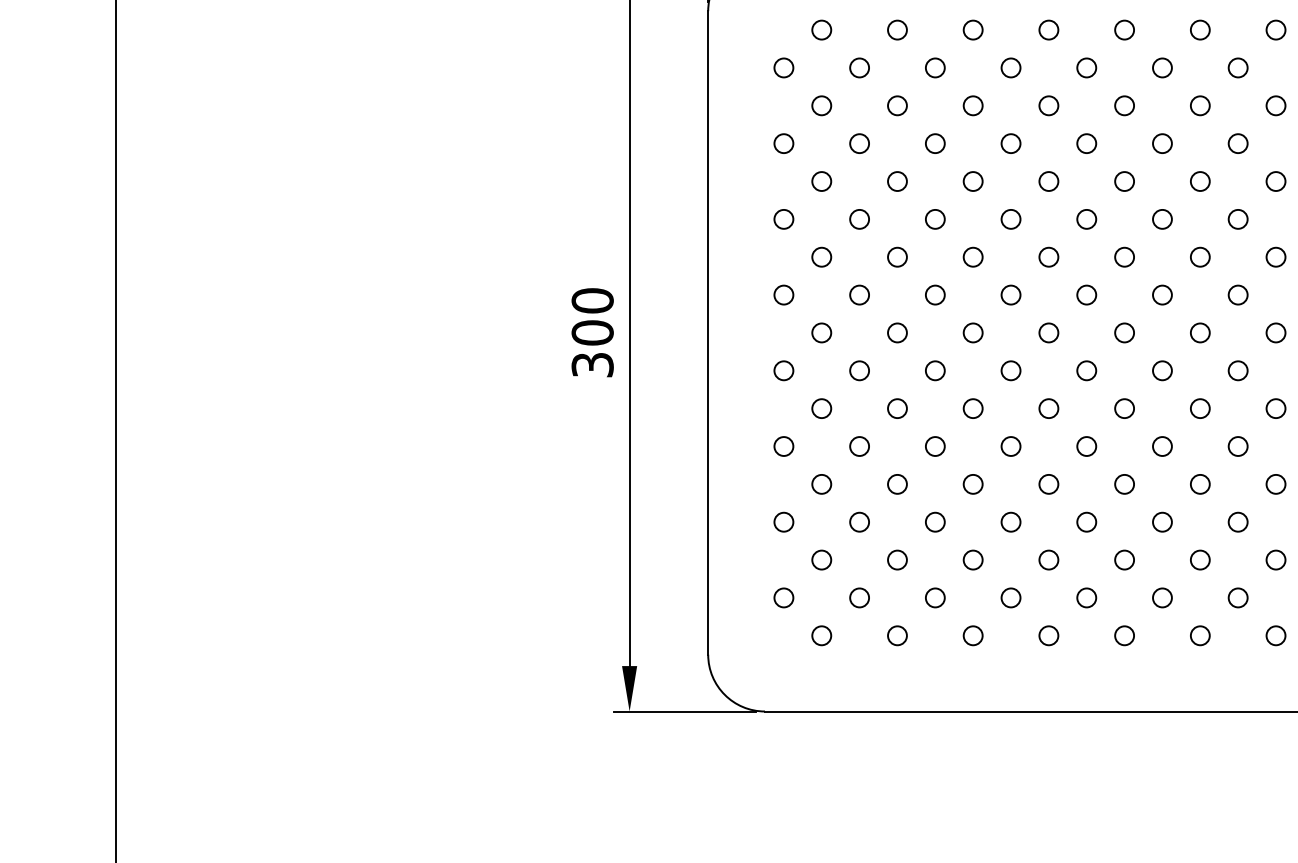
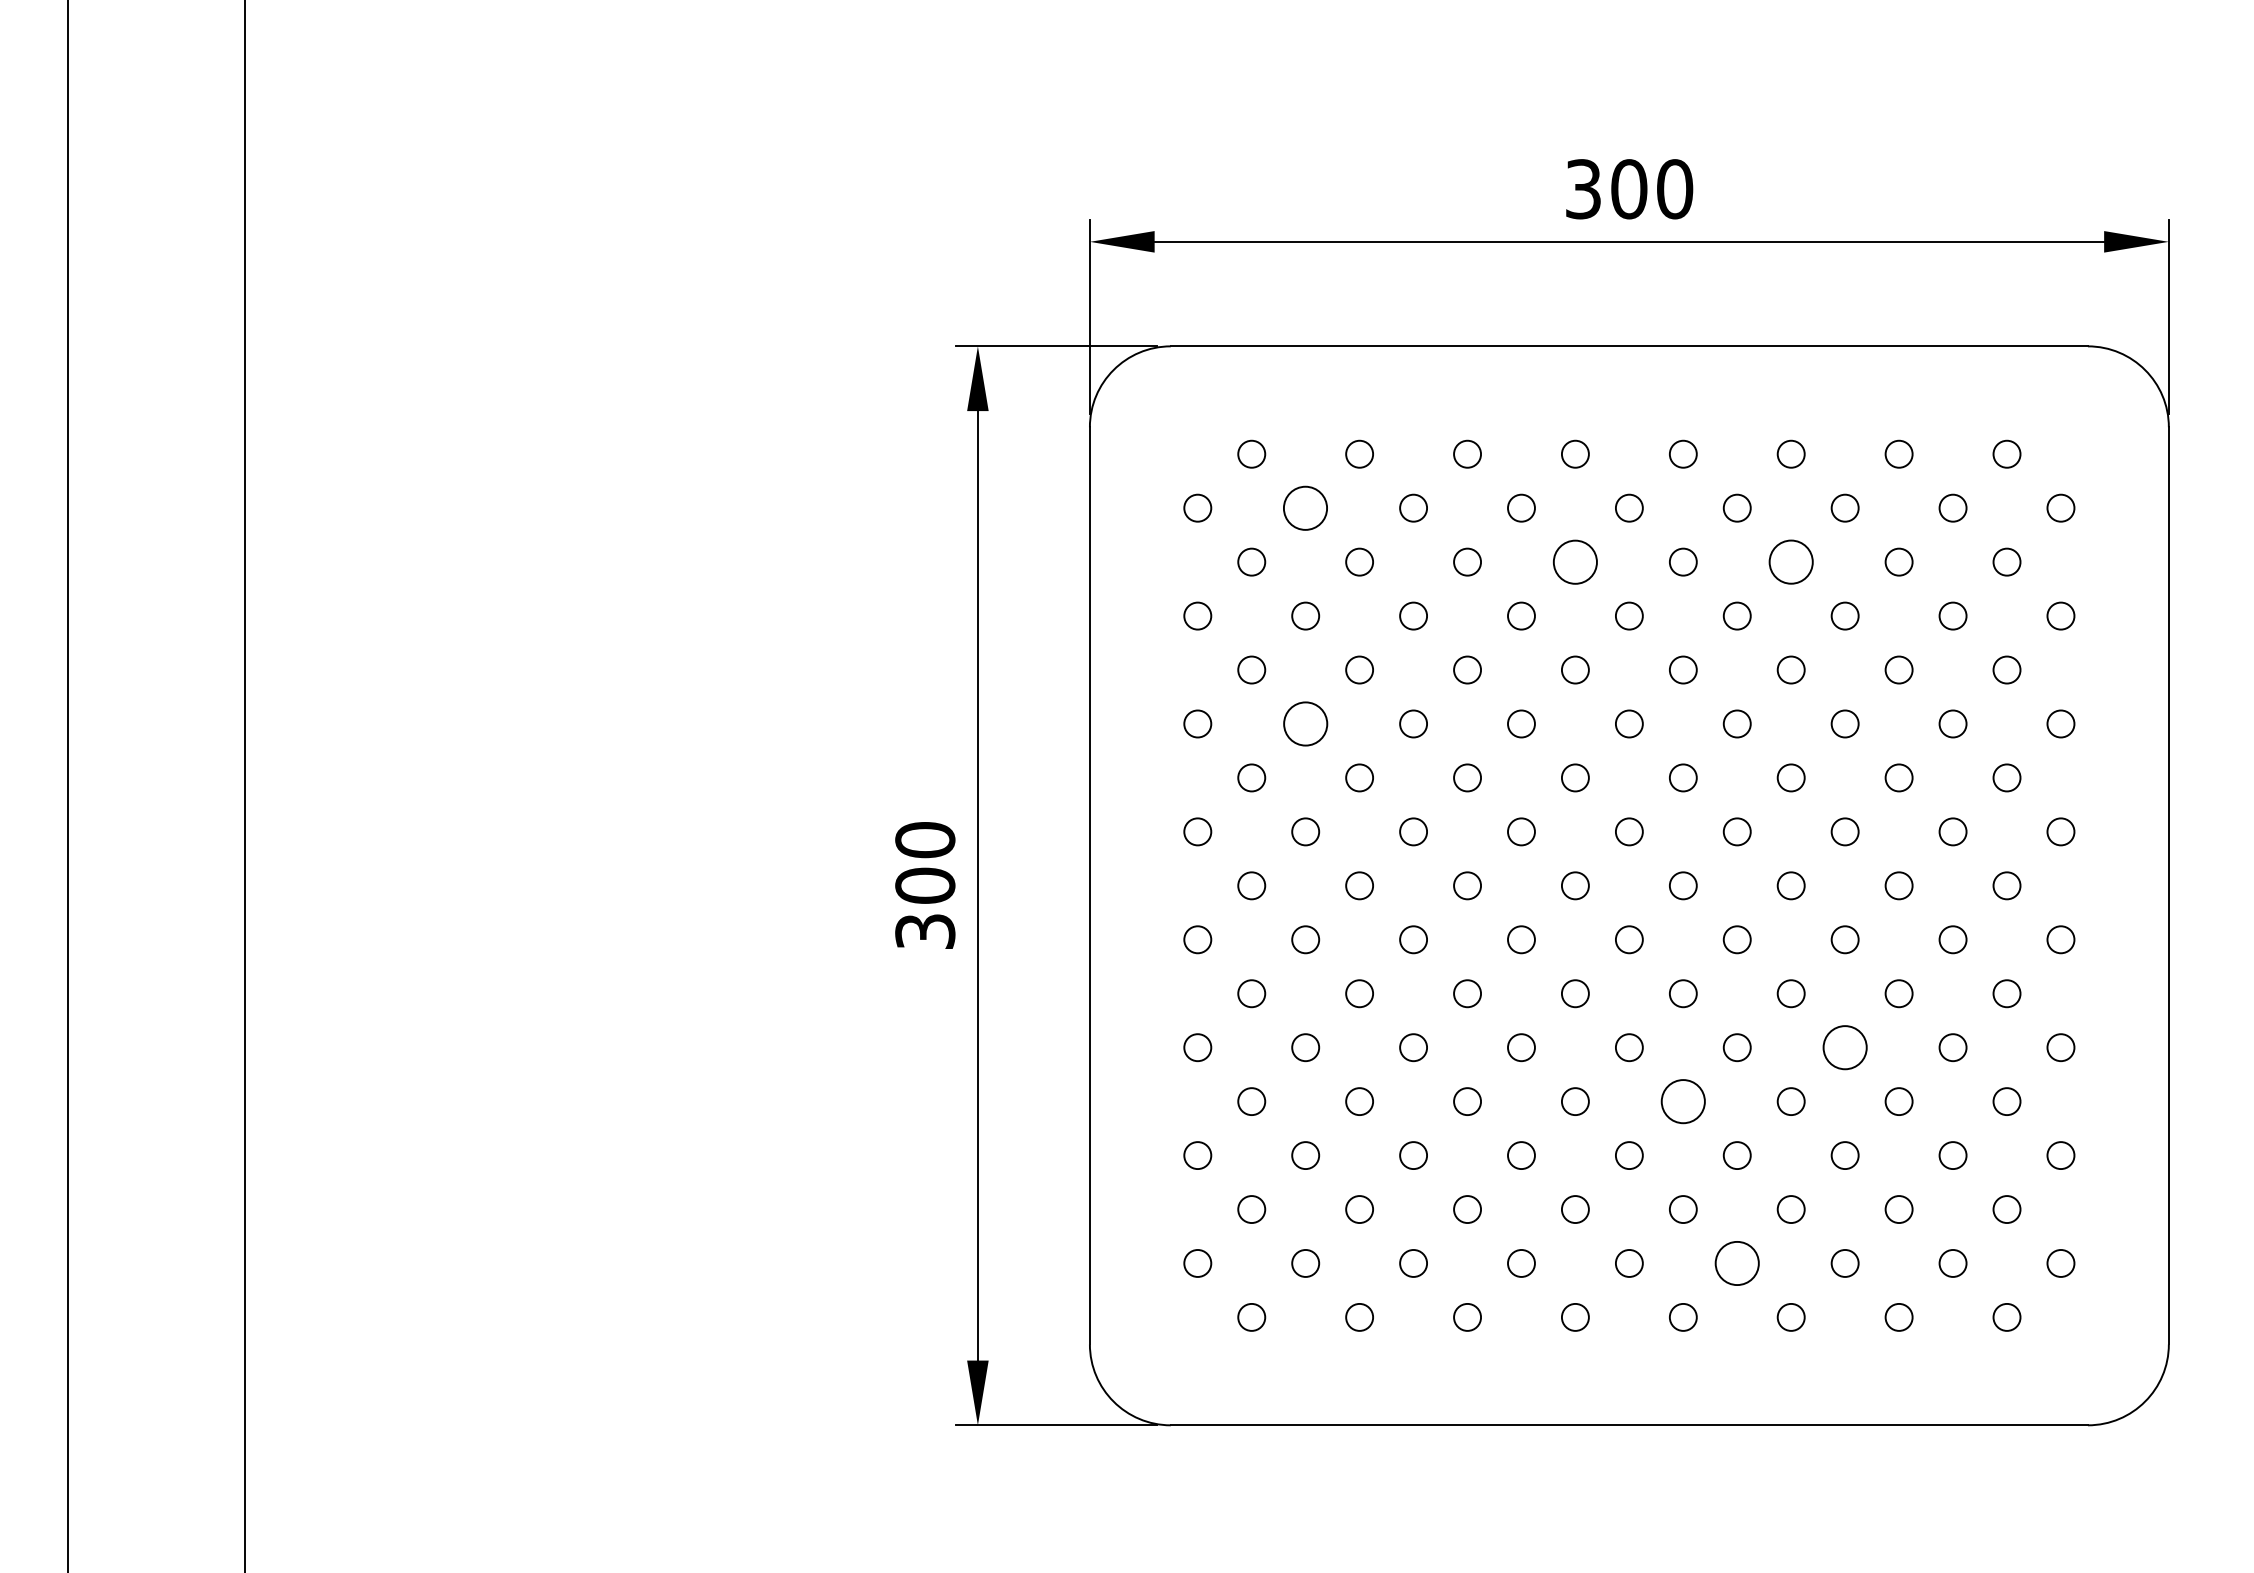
circle: (859, 67) -> (1305, 507), size x1.6
circle: (1048, 105) -> (1575, 561), size x1.6
circle: (1199, 105) -> (1790, 561), size x1.6
circle: (859, 219) -> (1305, 723), size x1.6
circle: (1237, 446) -> (1844, 1047), size x1.6
circle: (1124, 484) -> (1682, 1101), size x1.6
circle: (1161, 597) -> (1736, 1262), size x1.6

